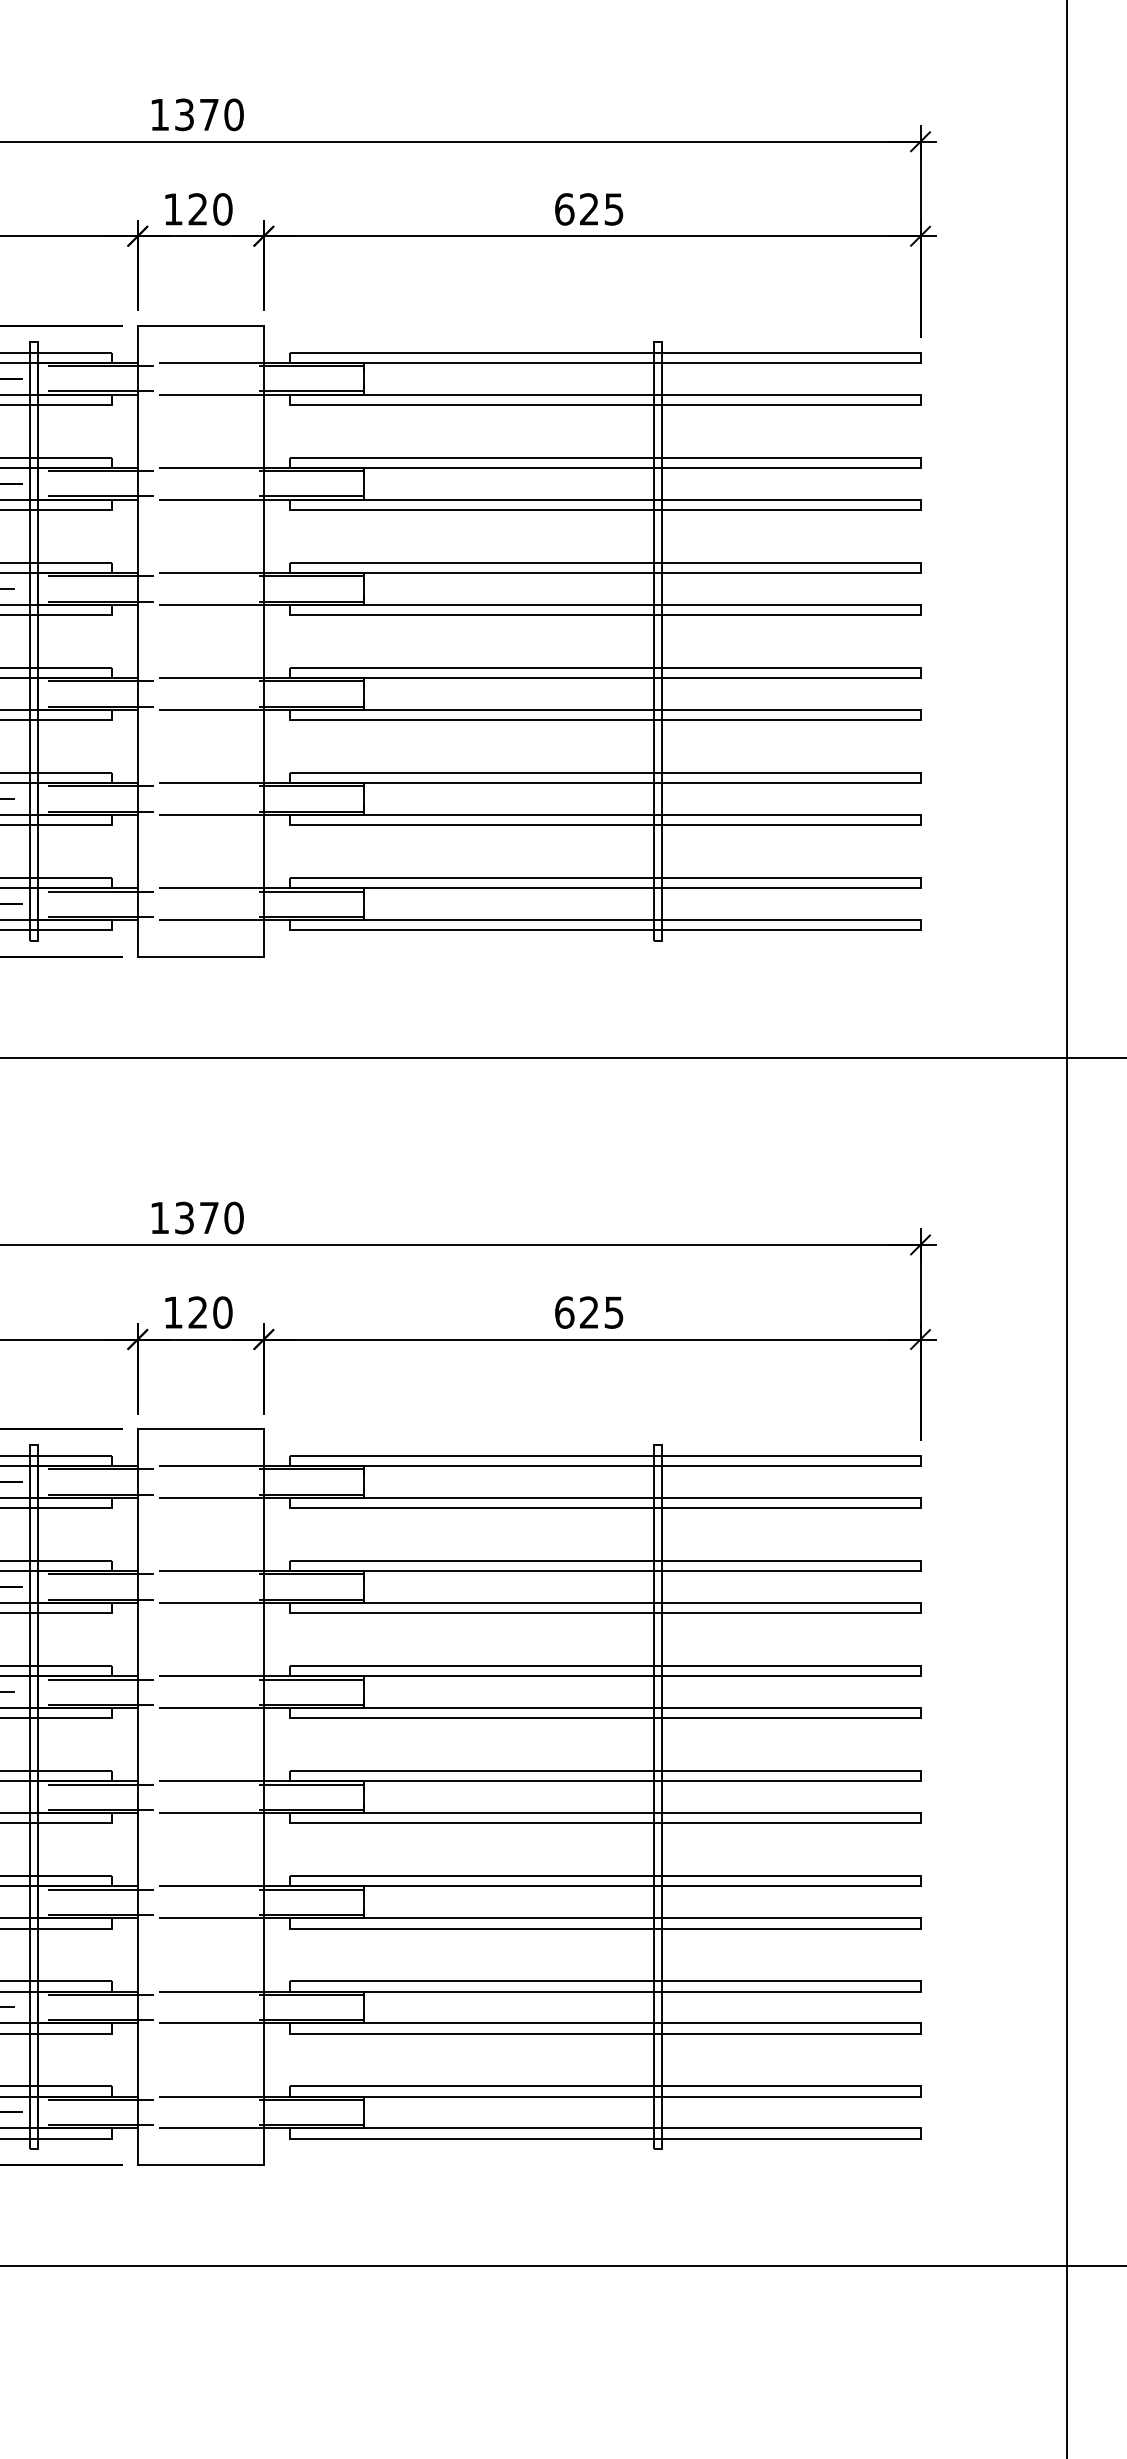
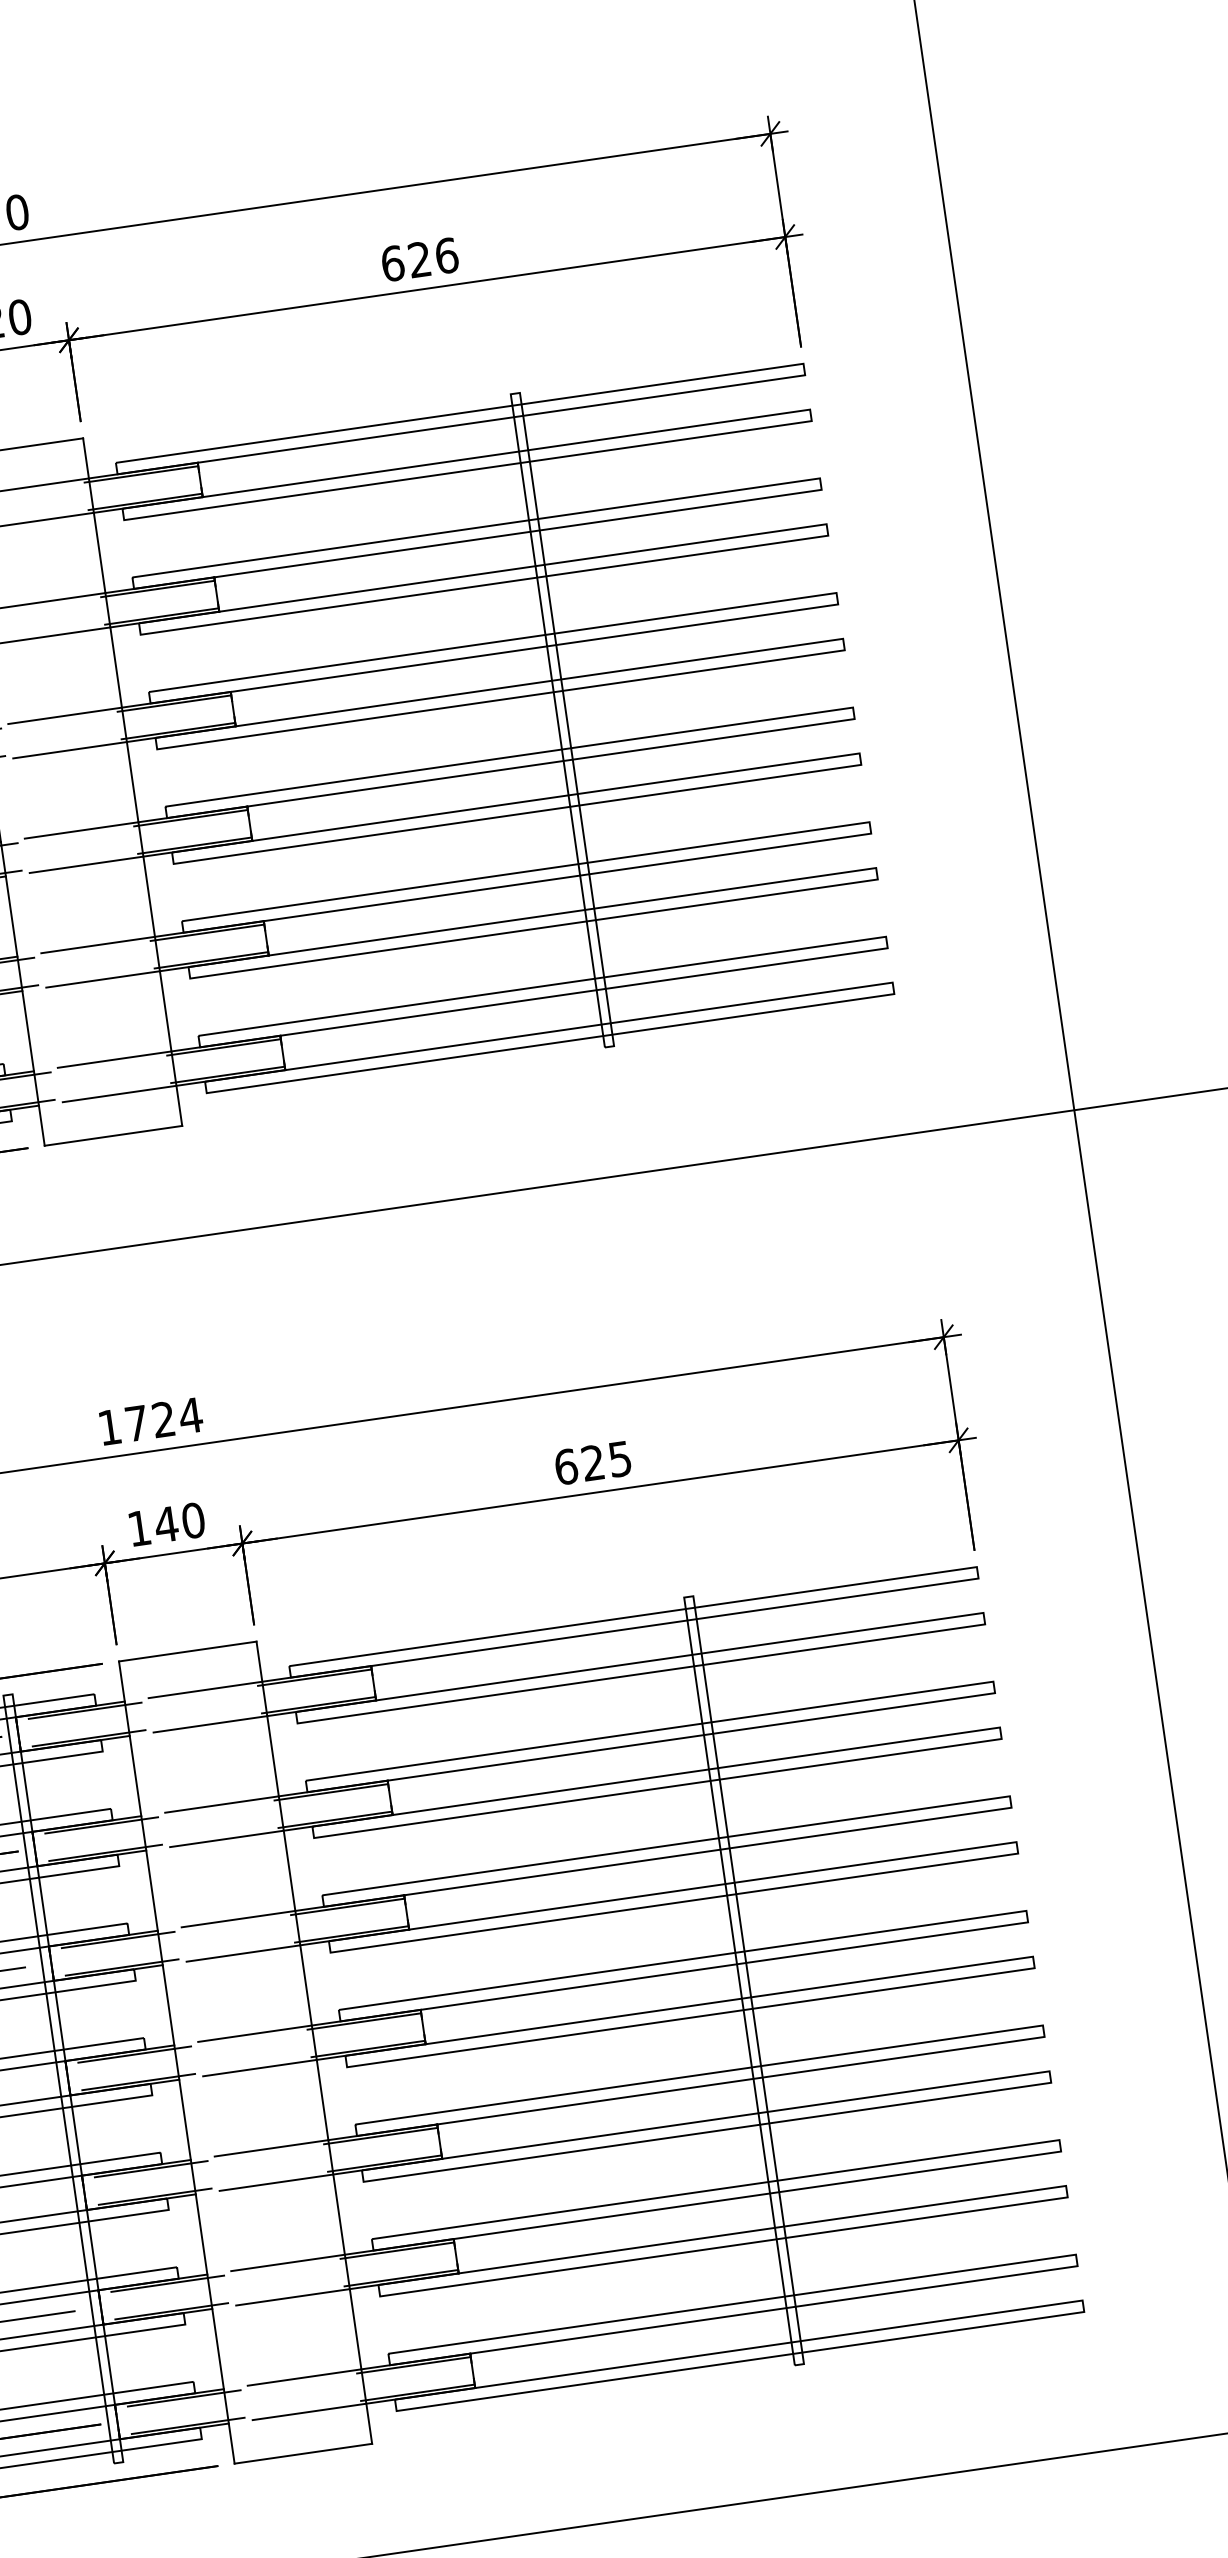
text: (614, 209) -> (447, 255), 625 -> 626
text: (209, 1217) -> (163, 1418), 1370 -> 1724
text: (197, 1312) -> (165, 1524), 120 -> 140

